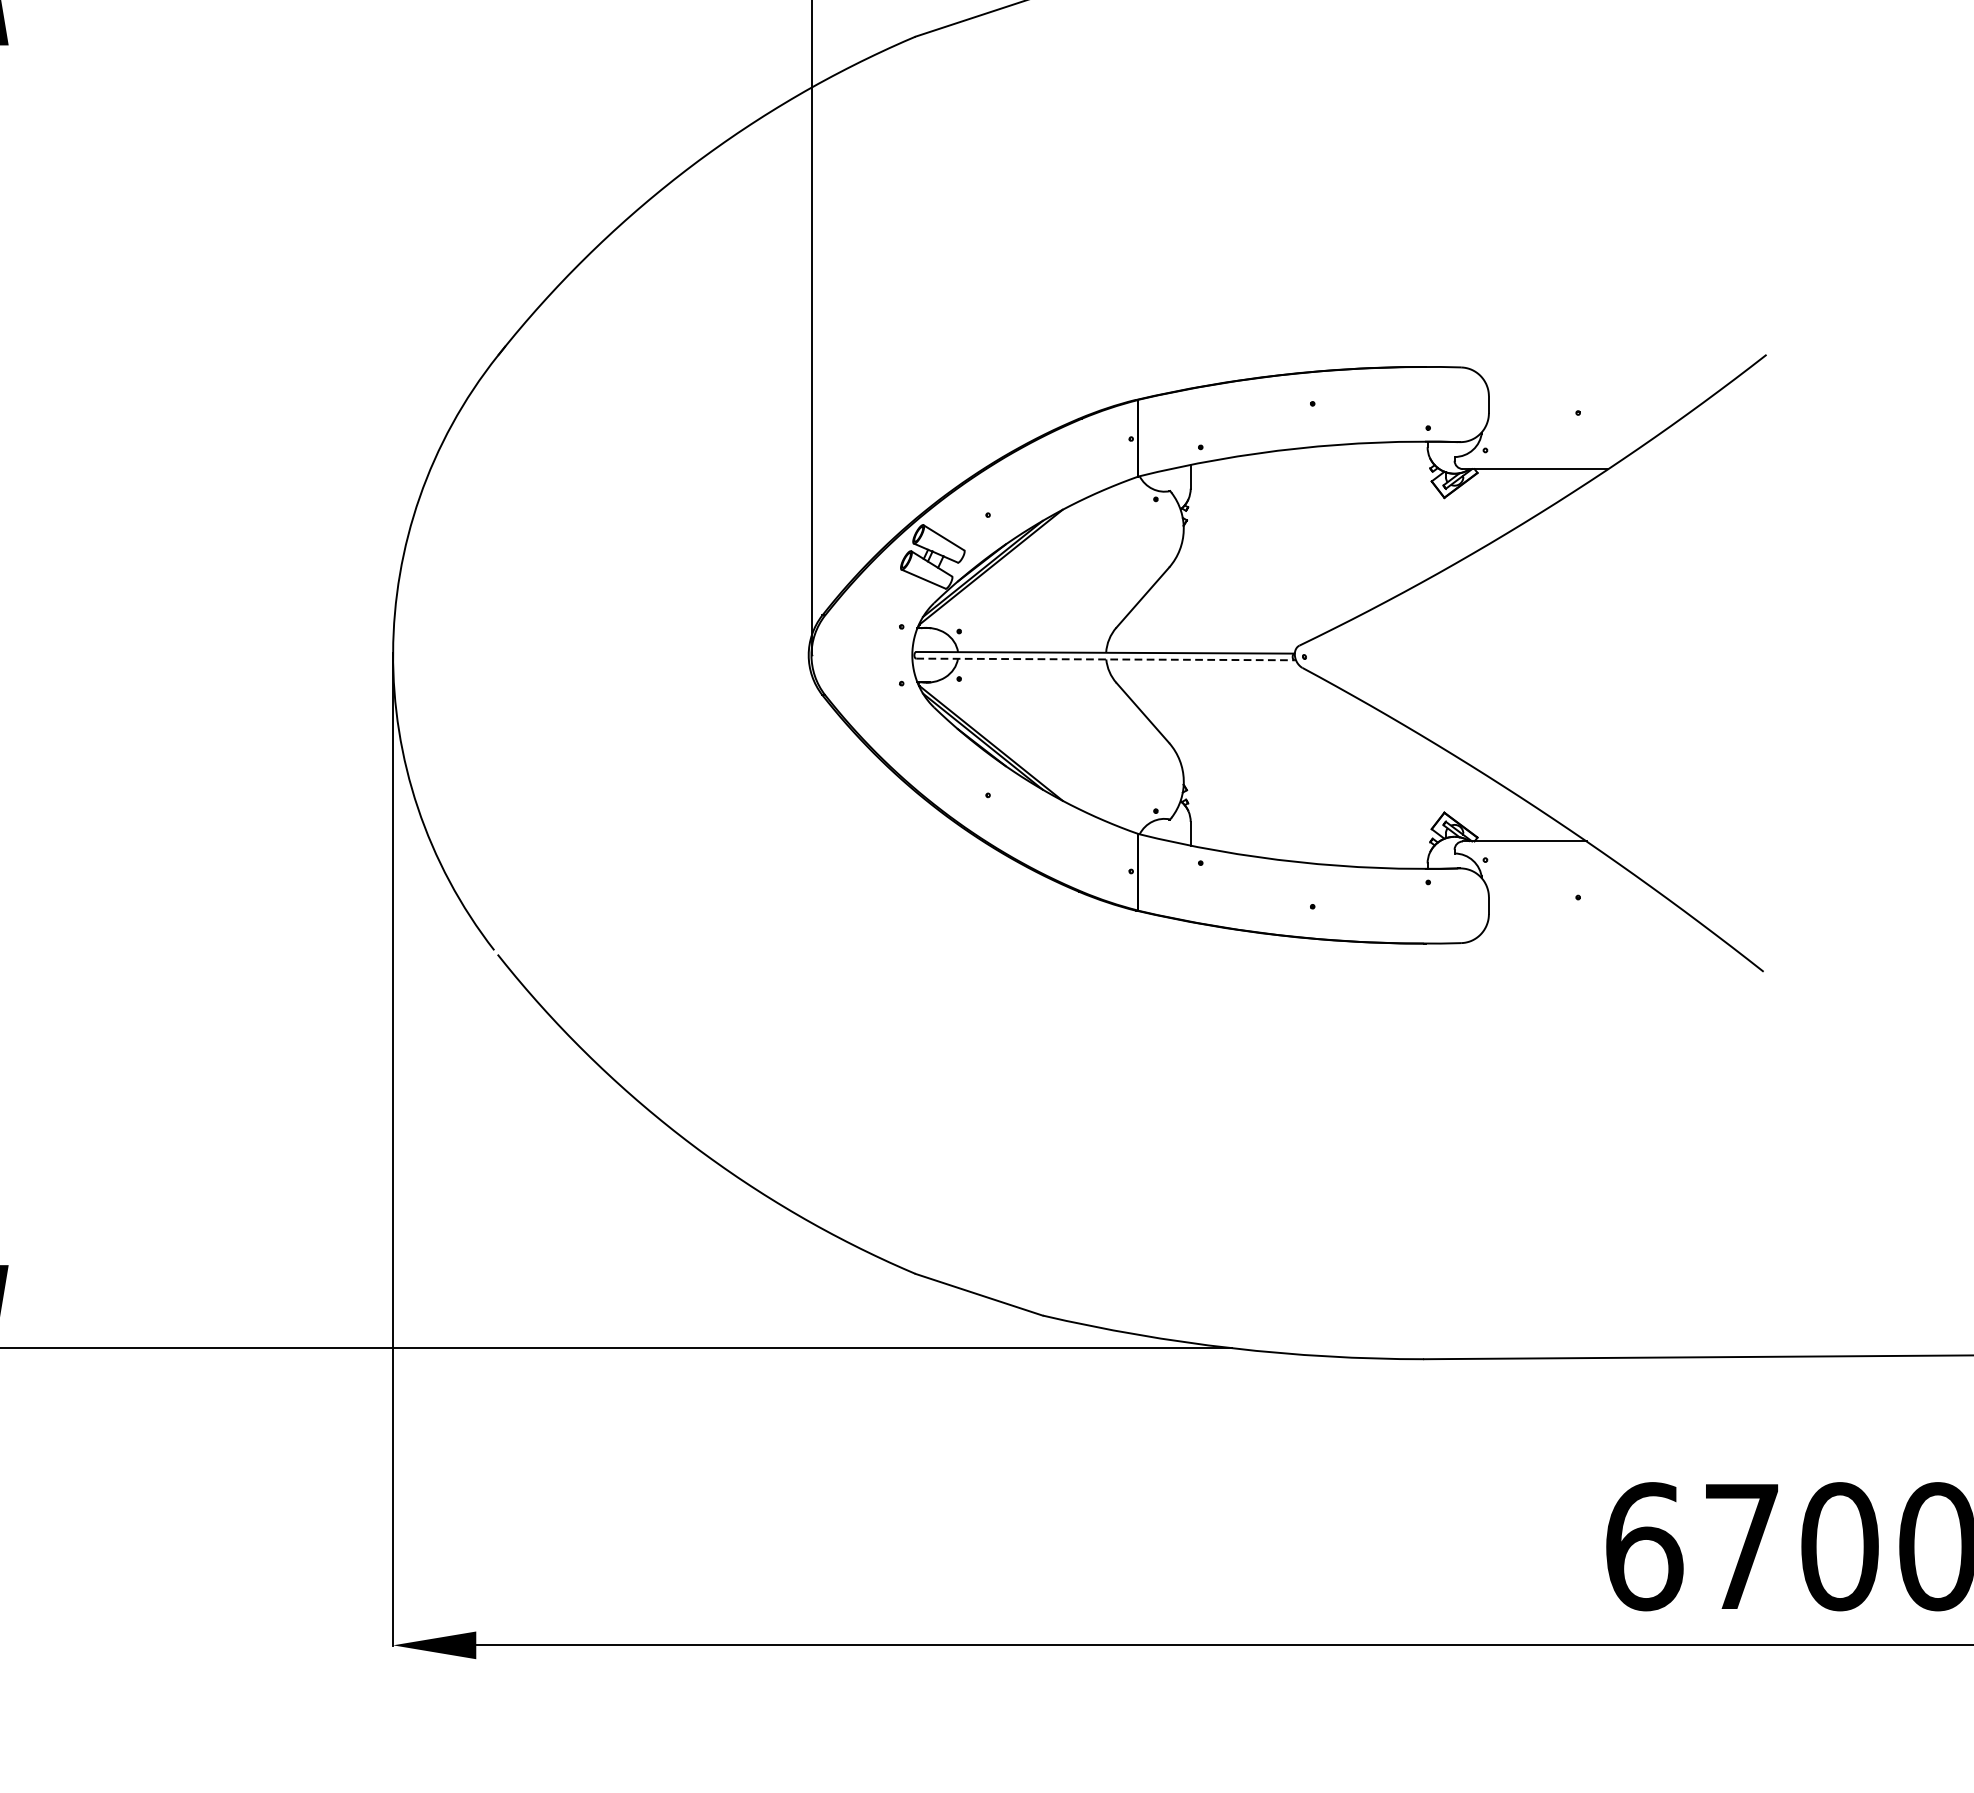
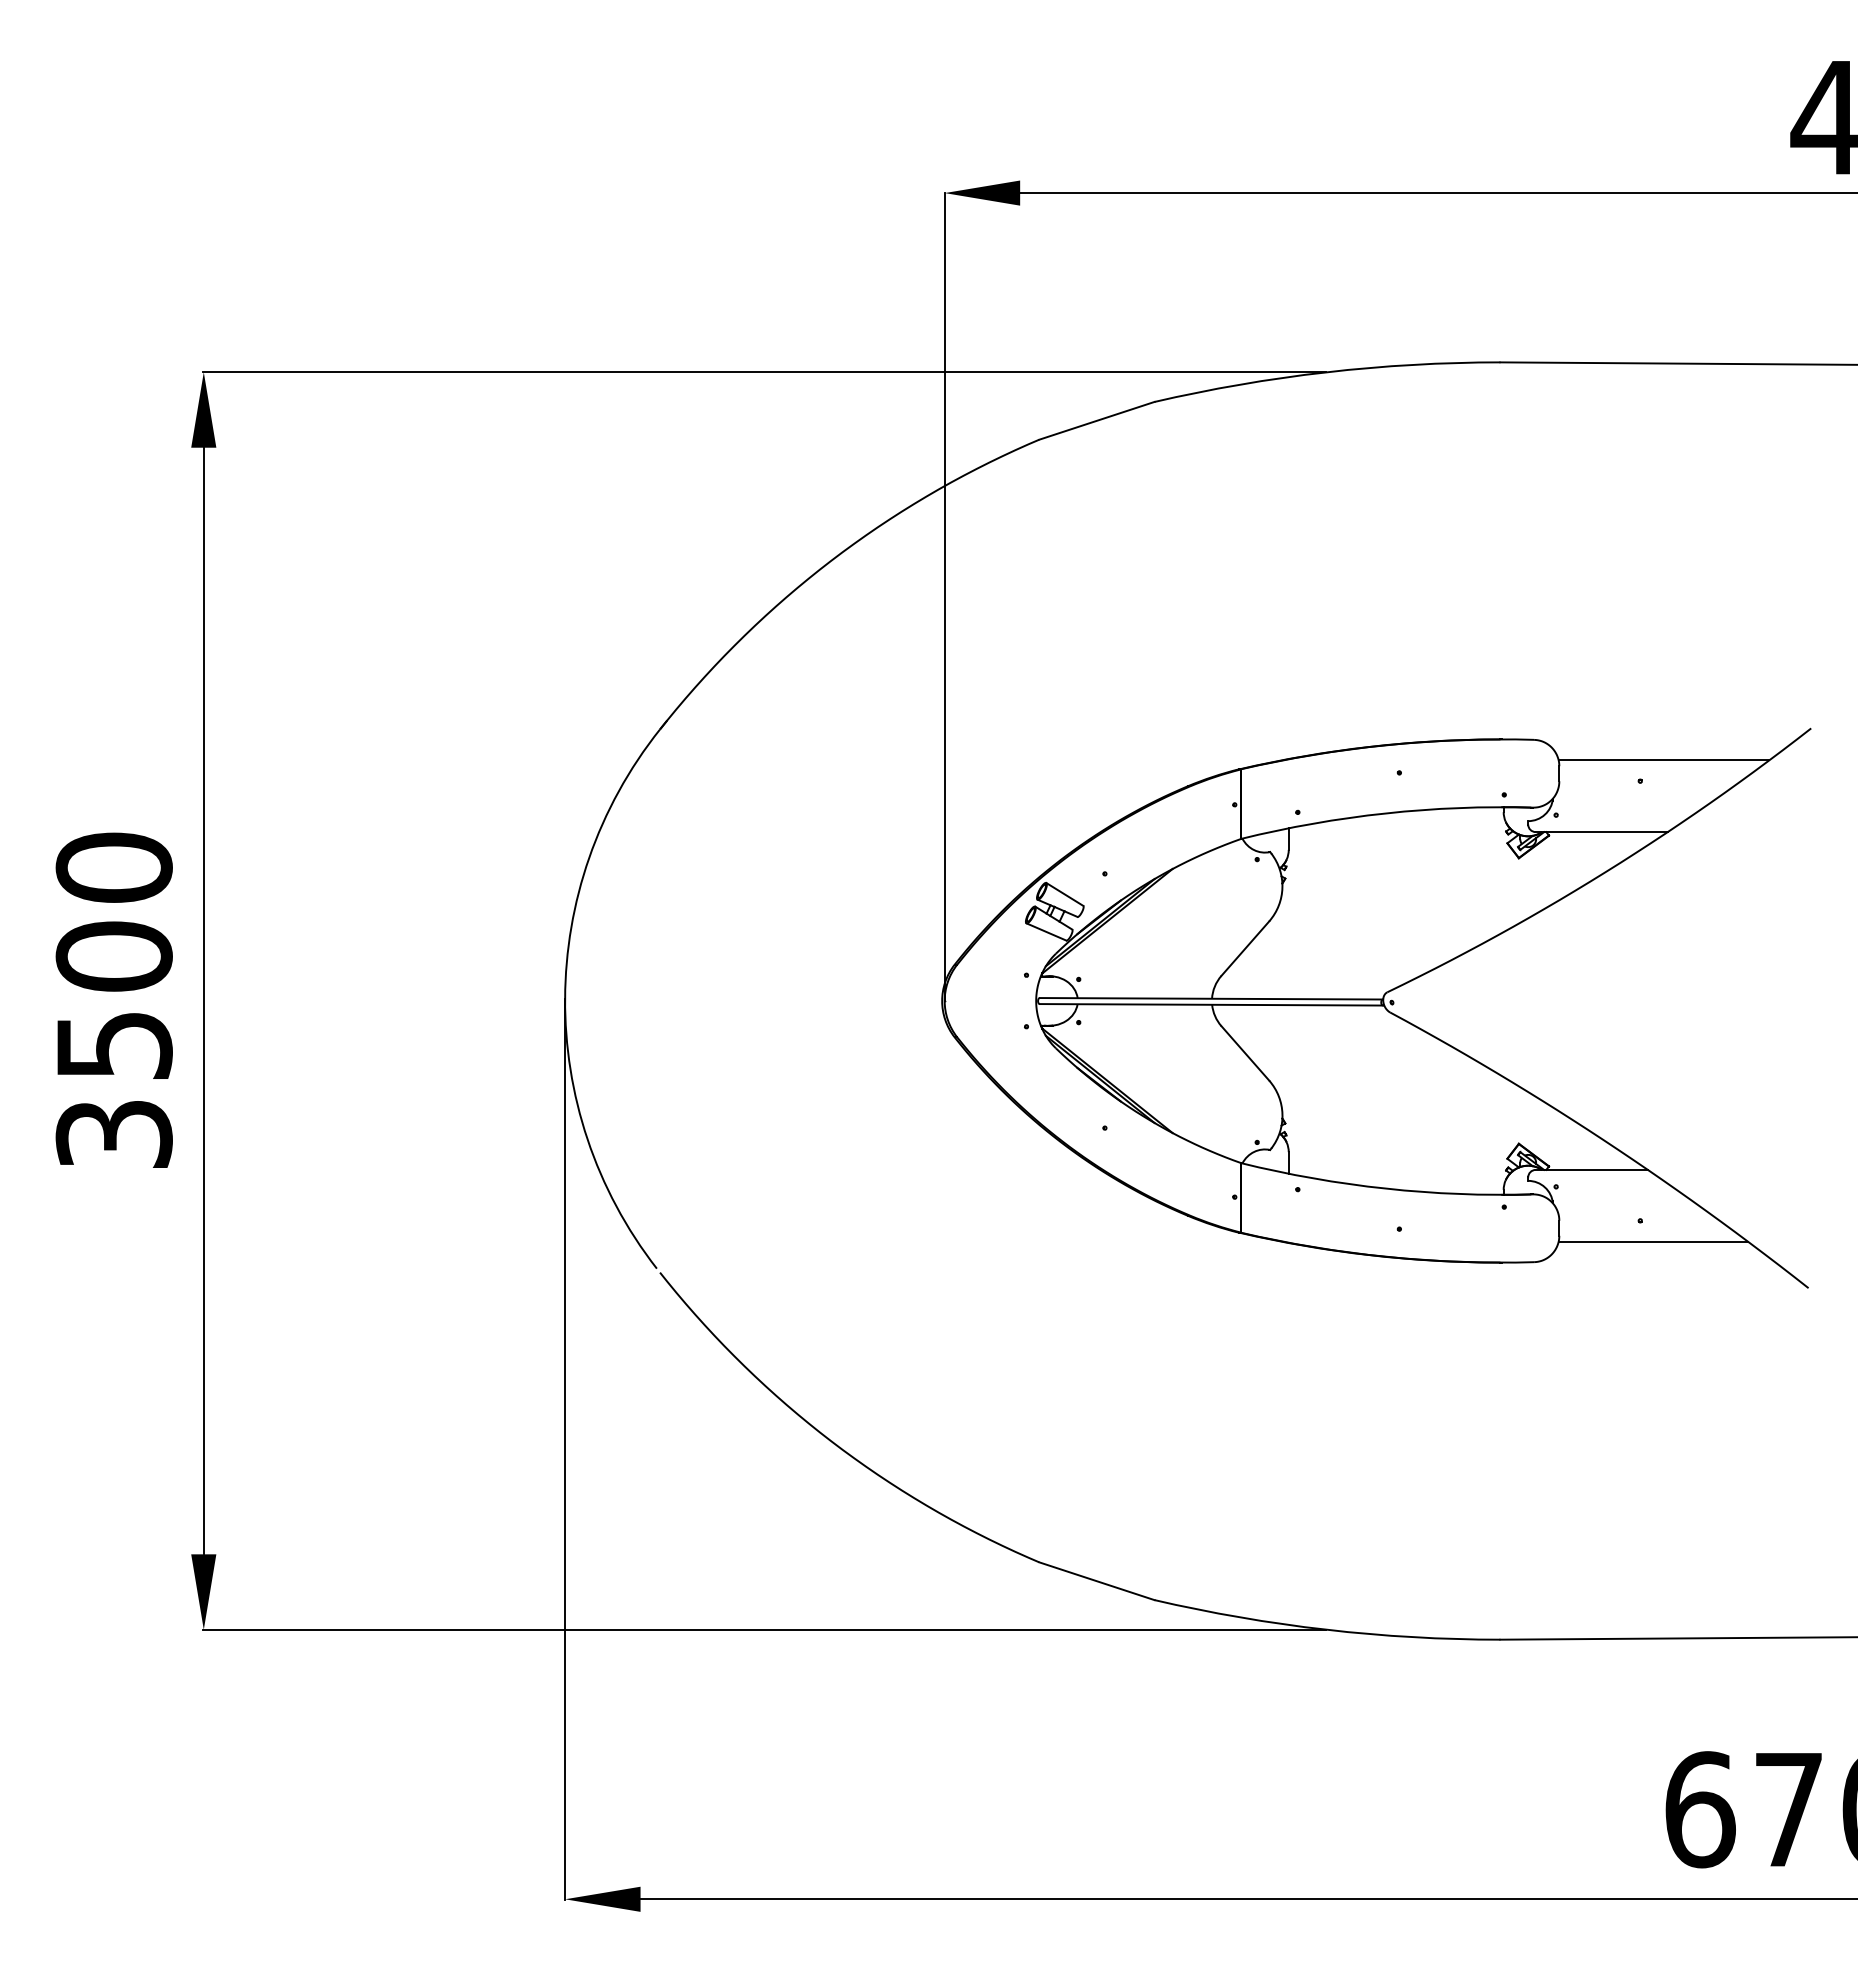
line: (1603, 390) -> (1663, 760), added
line: (1105, 659) -> (1211, 1004), dashed -> solid
line: (1591, 920) -> (1652, 1241), added

